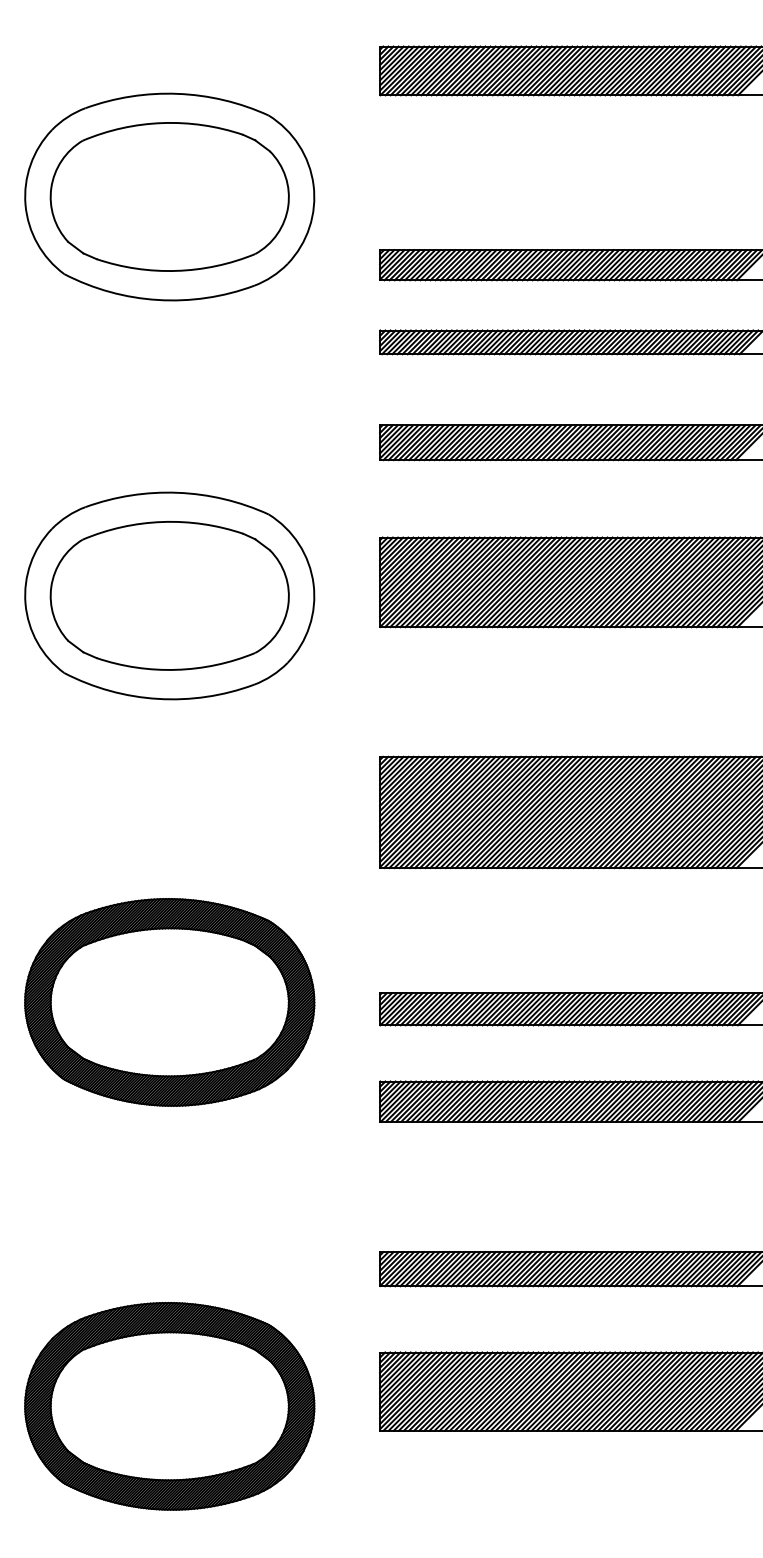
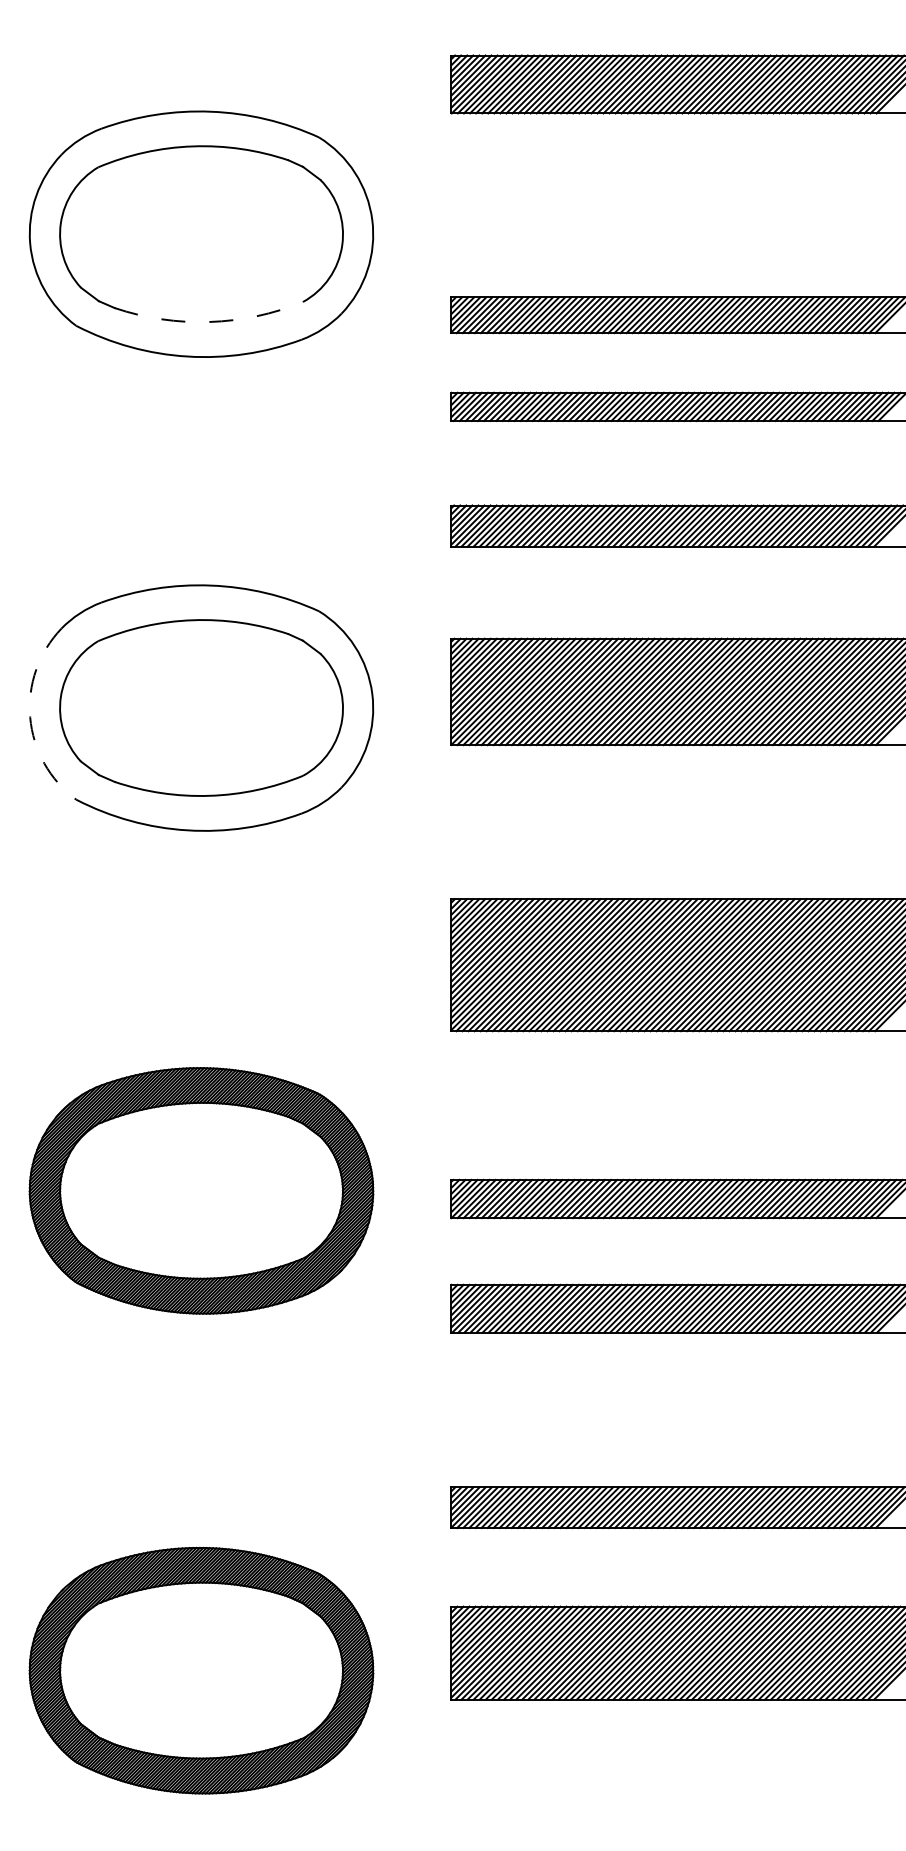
arc: (176, 271) -> (209, 322), solid -> dashed
arc: (25, 603) -> (30, 717), solid -> dashed

